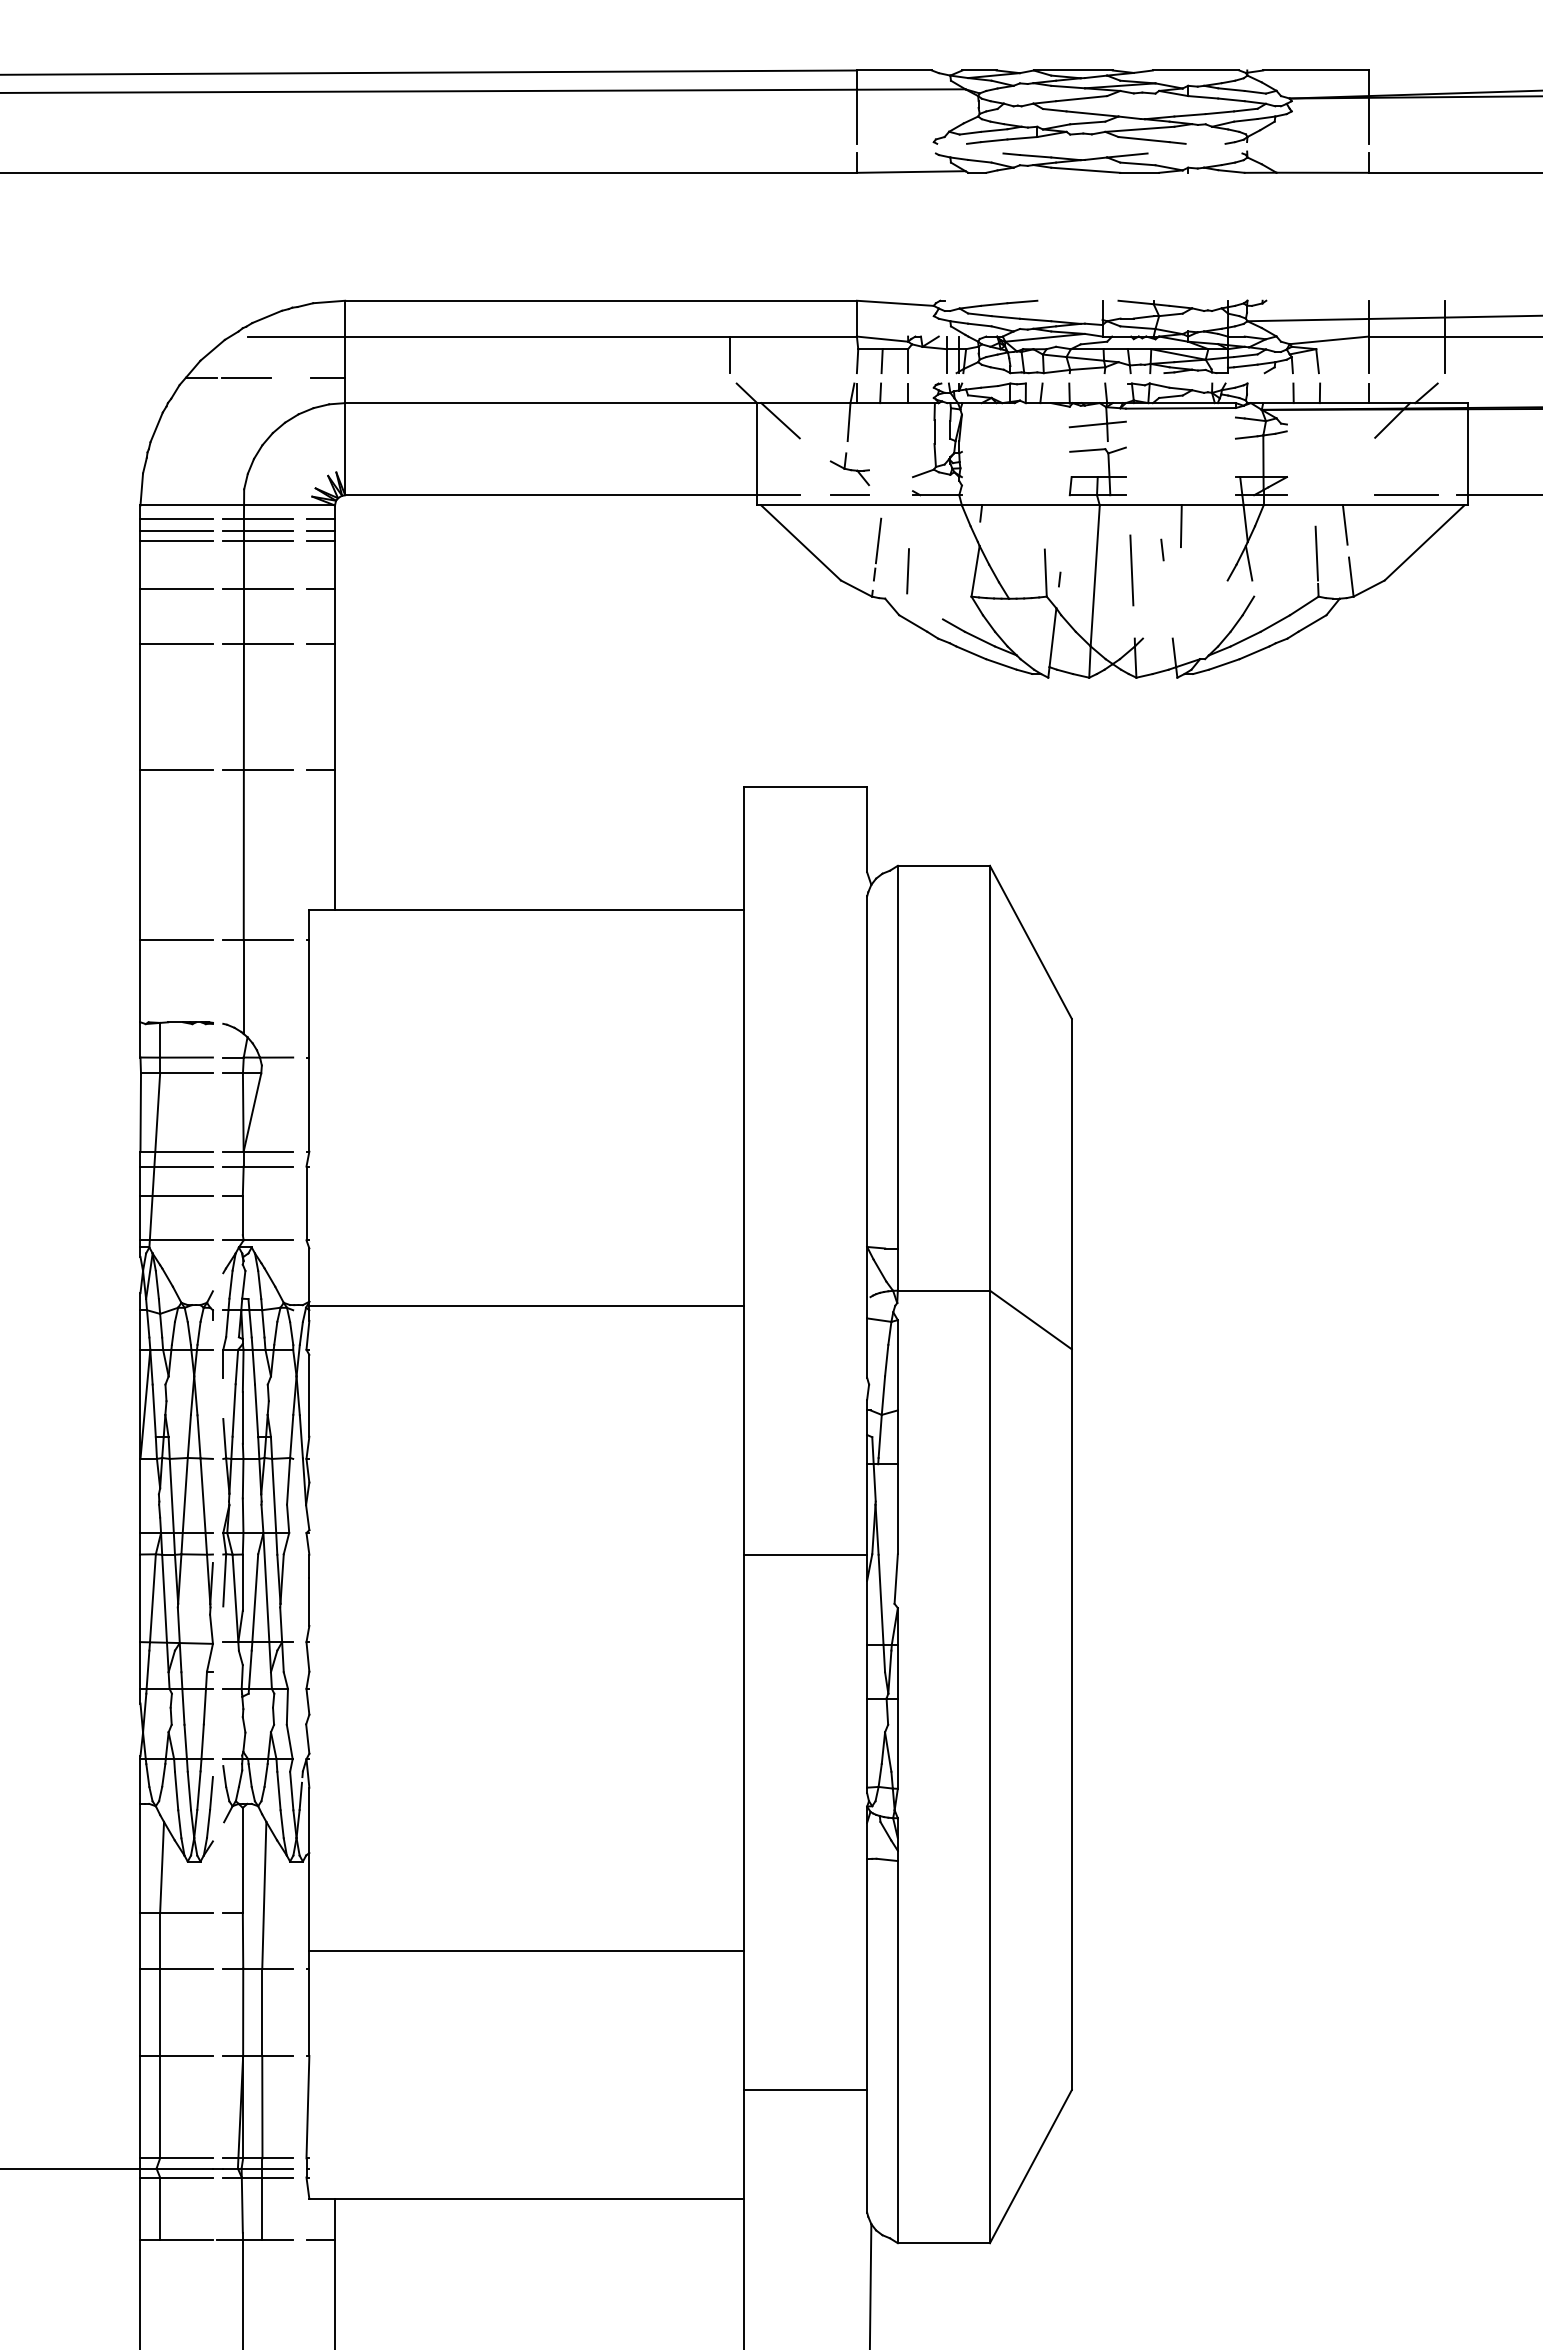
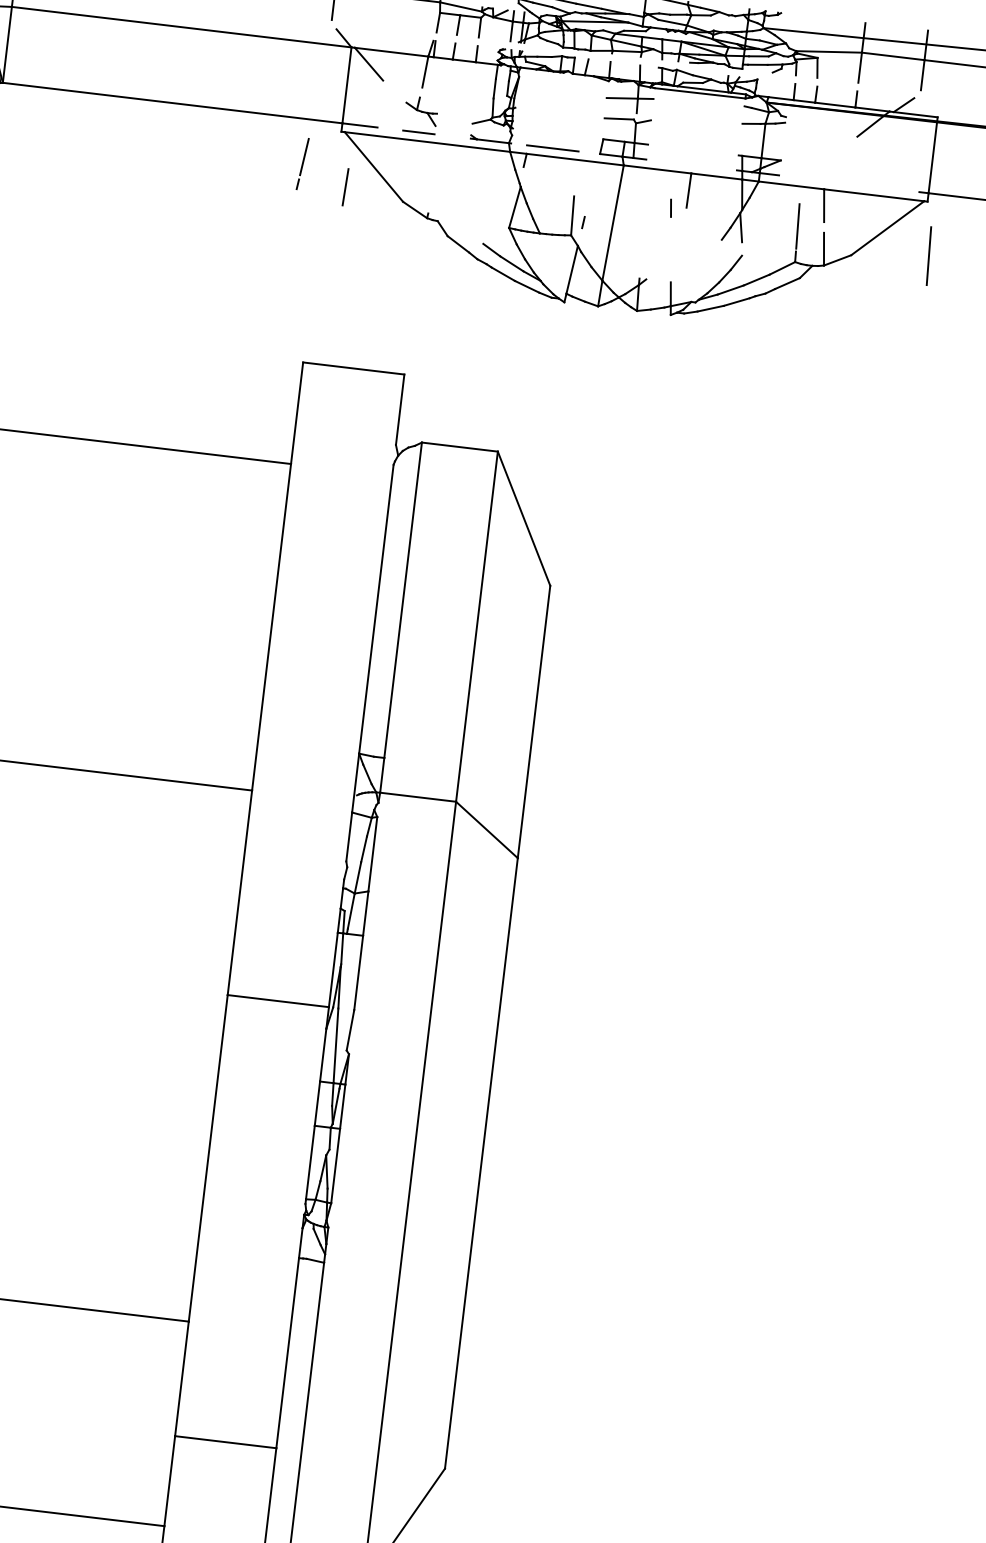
line: (1406, 494) -> (552, 147), moved
line: (877, 549) -> (302, 163), moved
line: (1131, 570) -> (928, 256), moved
line: (907, 571) -> (345, 187), moved

